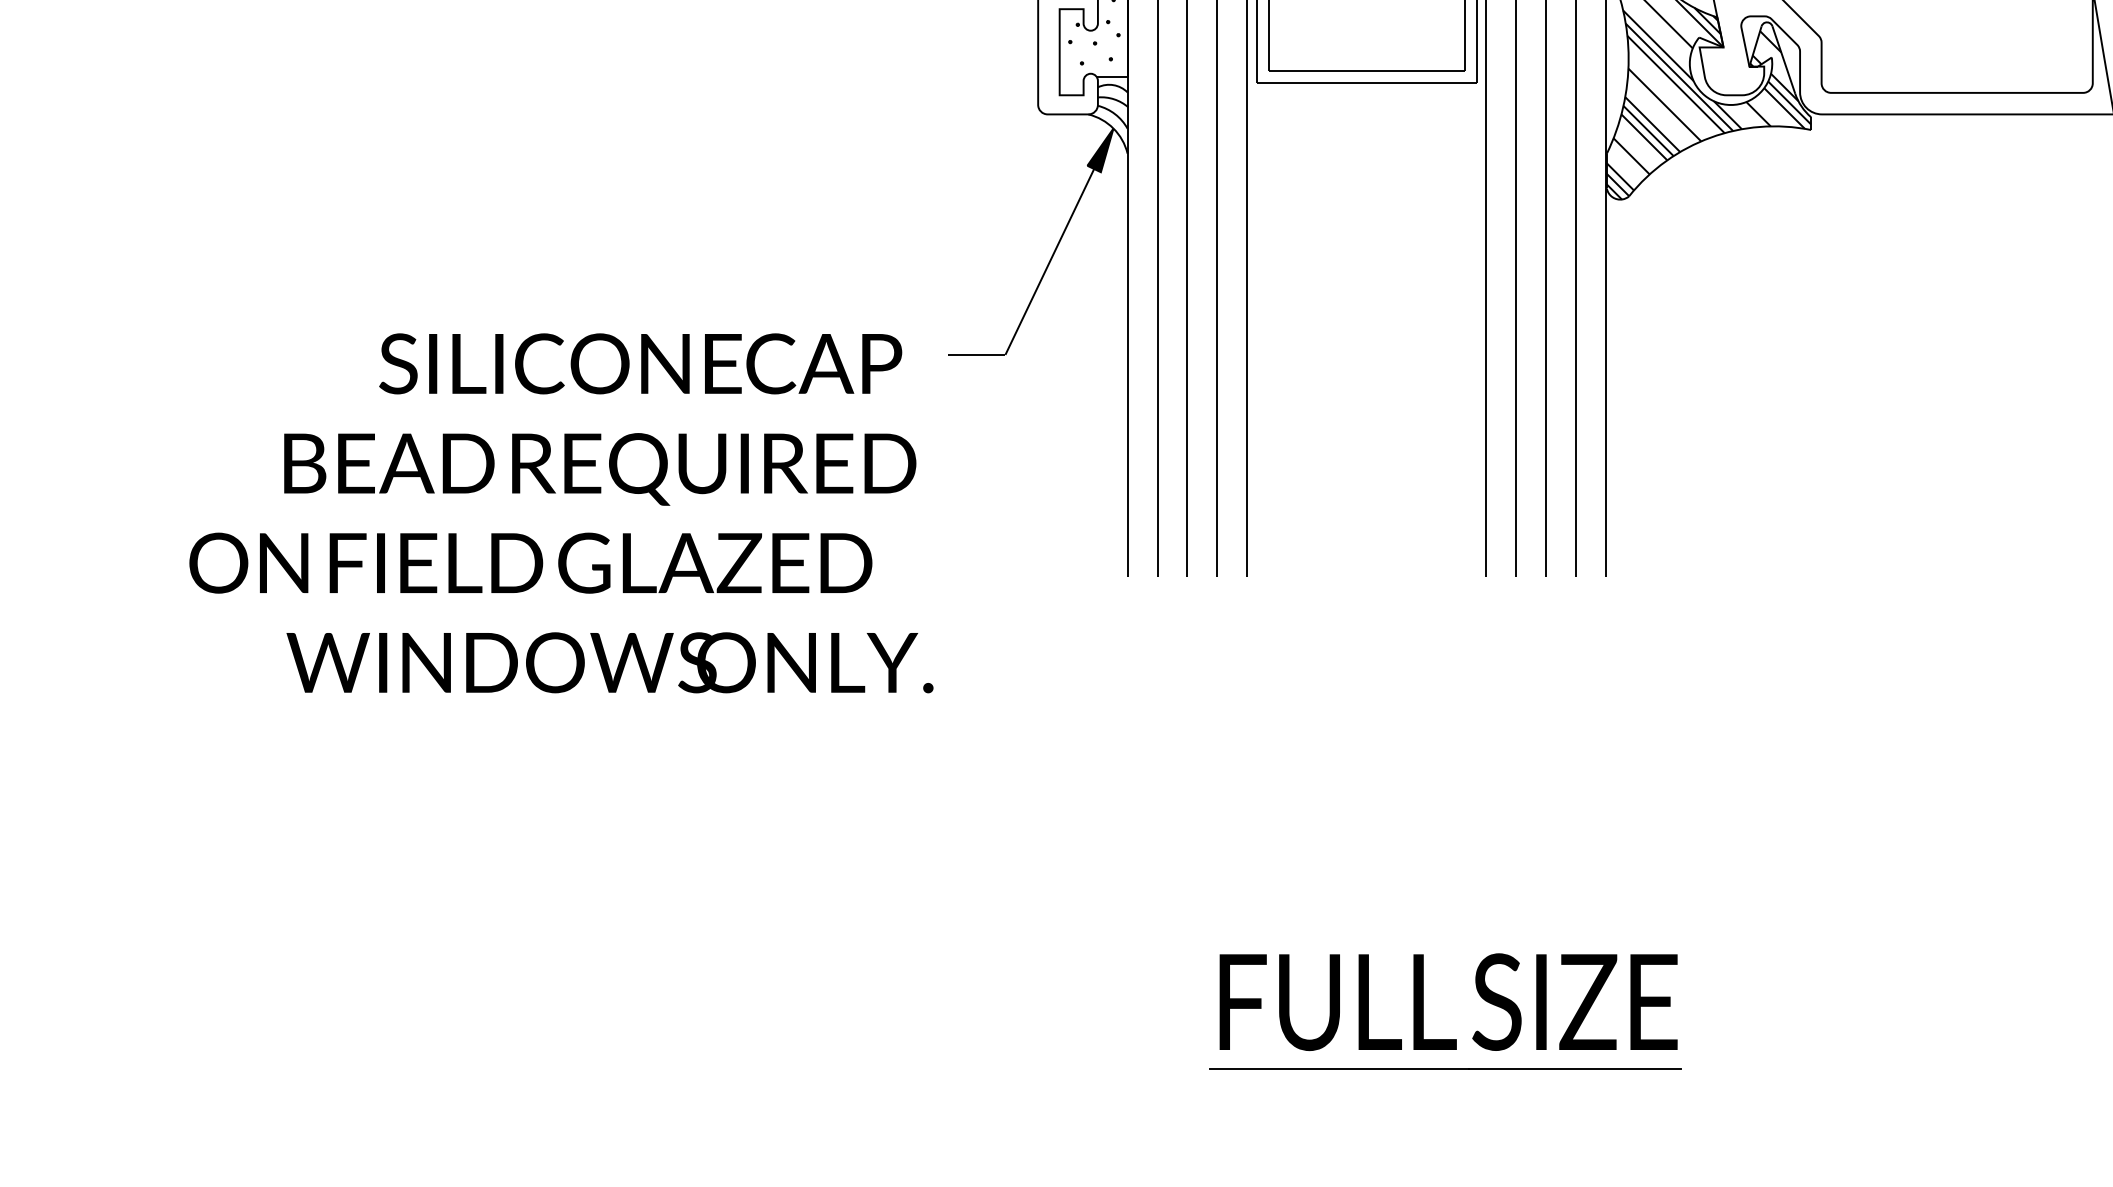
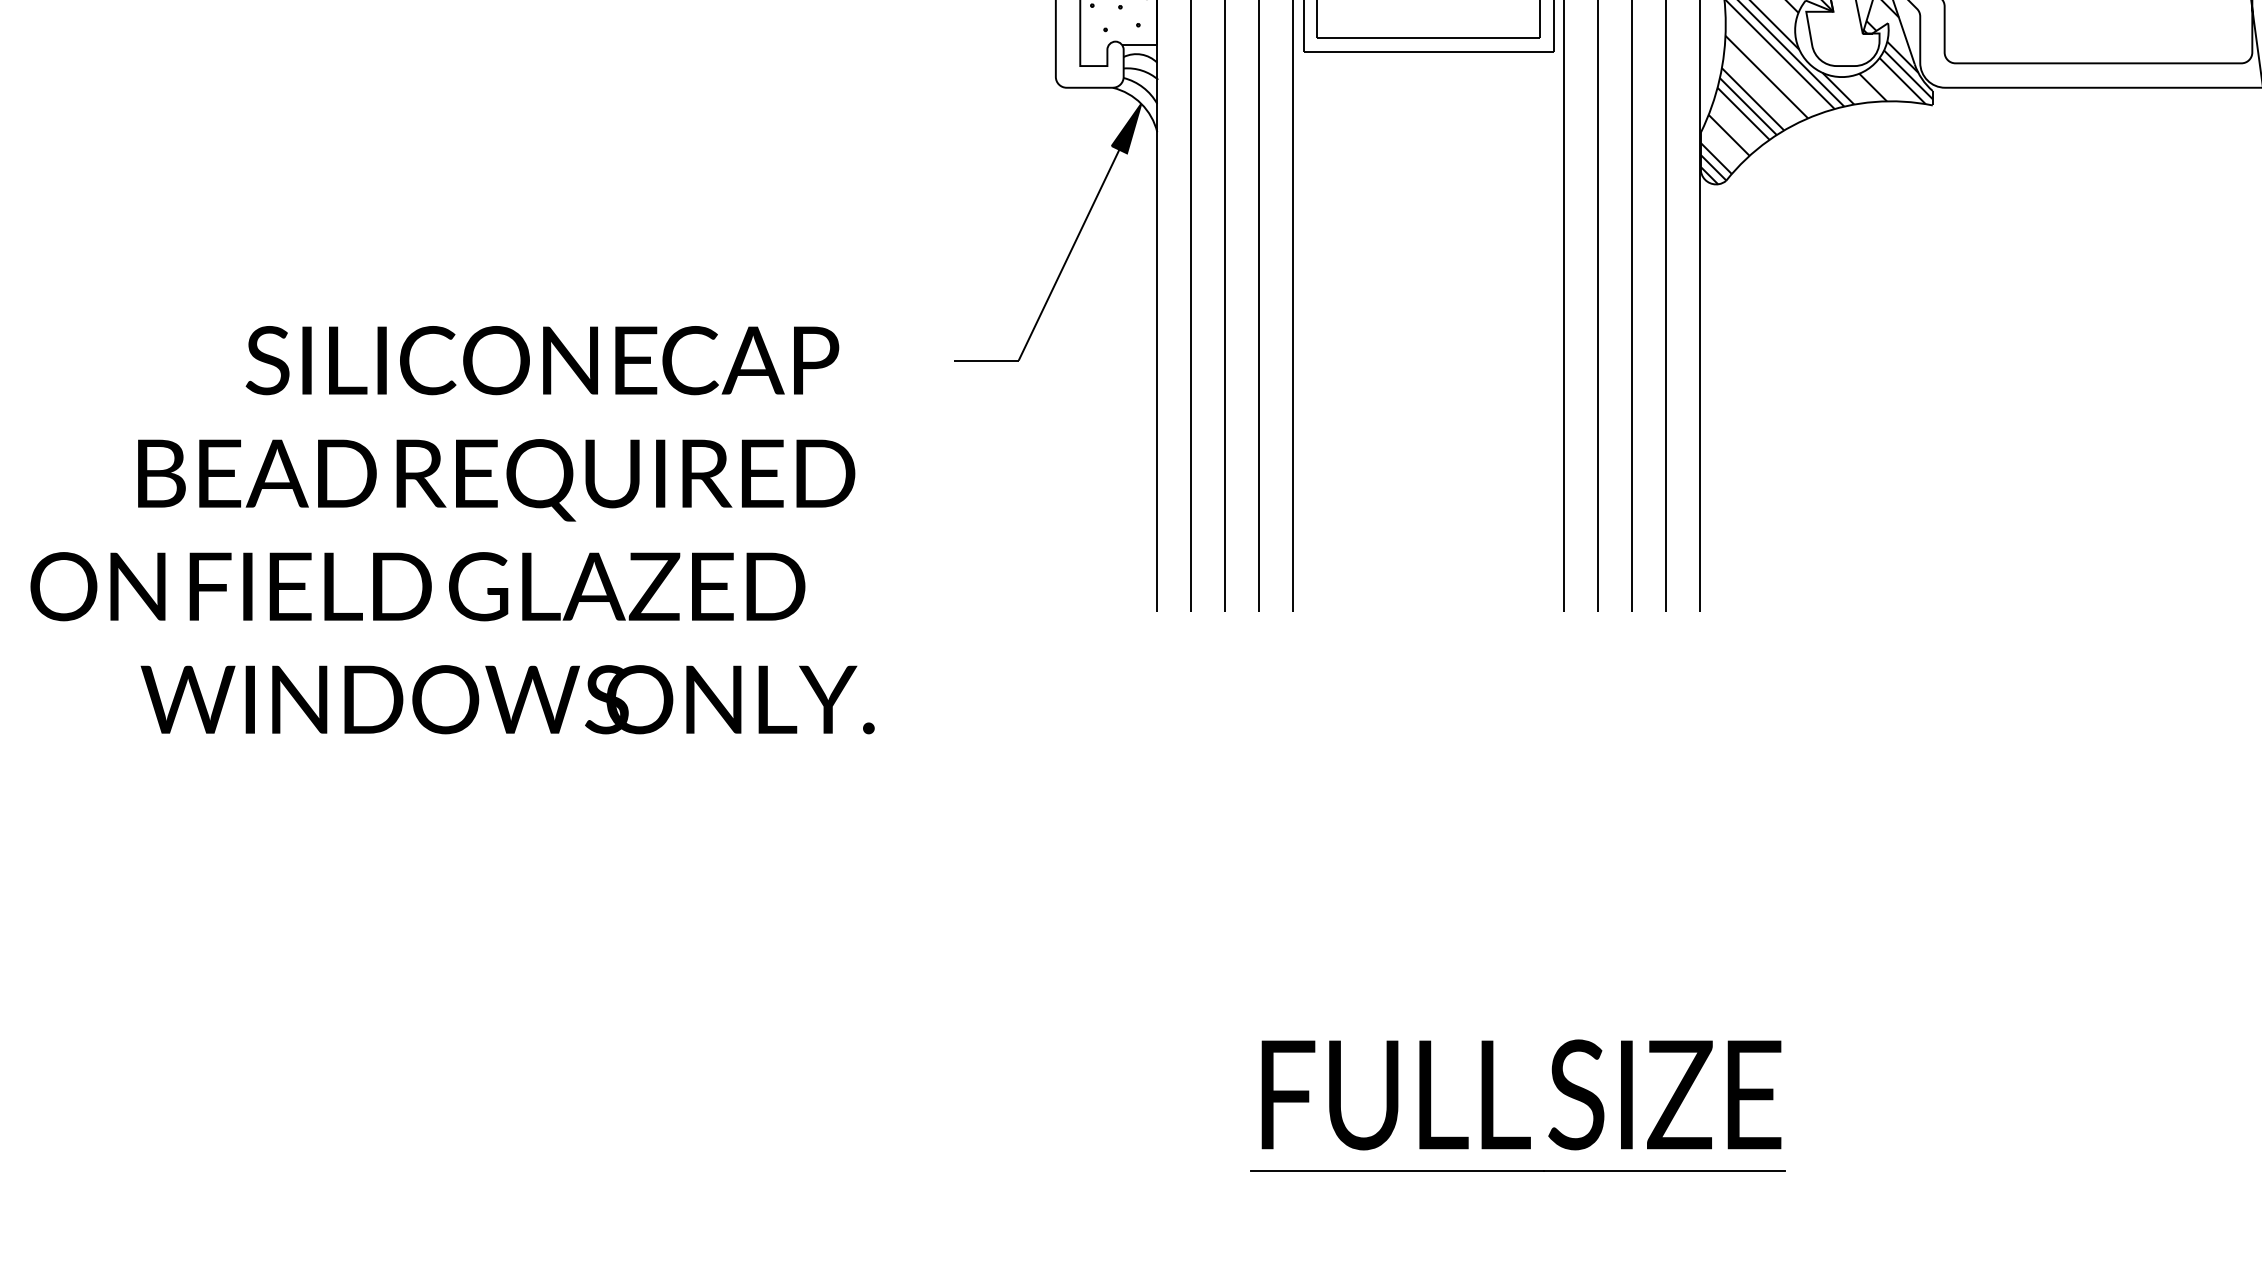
text: (561, 513) -> (452, 530), moved

